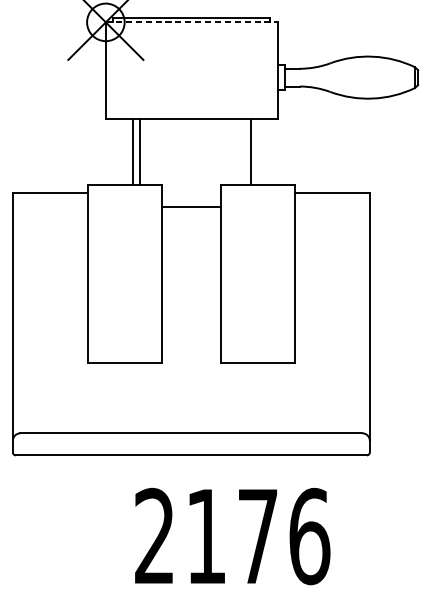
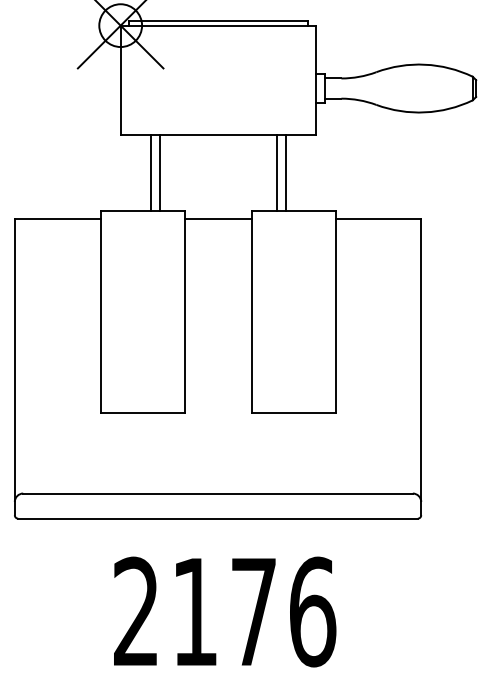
line: (191, 22) -> (218, 25), dashed -> solid
line: (243, 151) -> (277, 172), added
line: (191, 206) -> (218, 219), moved
text: (233, 536) -> (225, 611), moved

